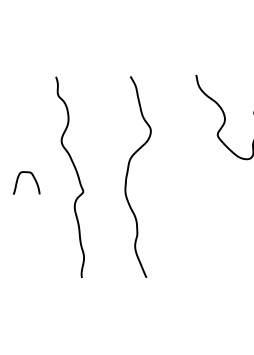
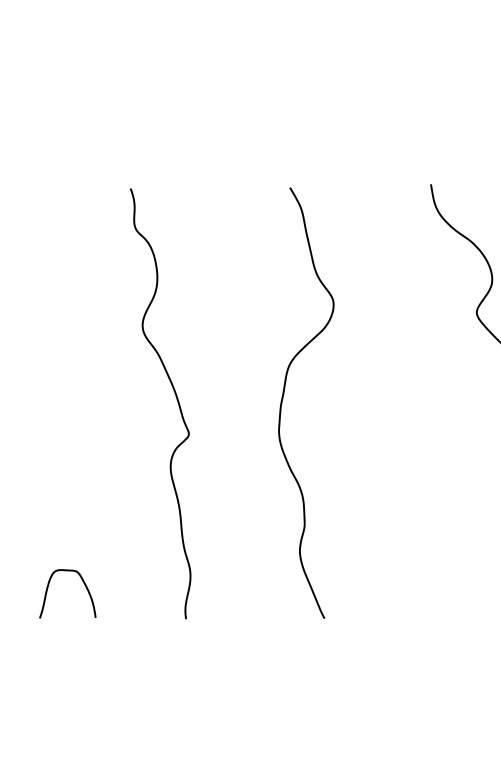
curve: (33, 178) -> (82, 583), moved

